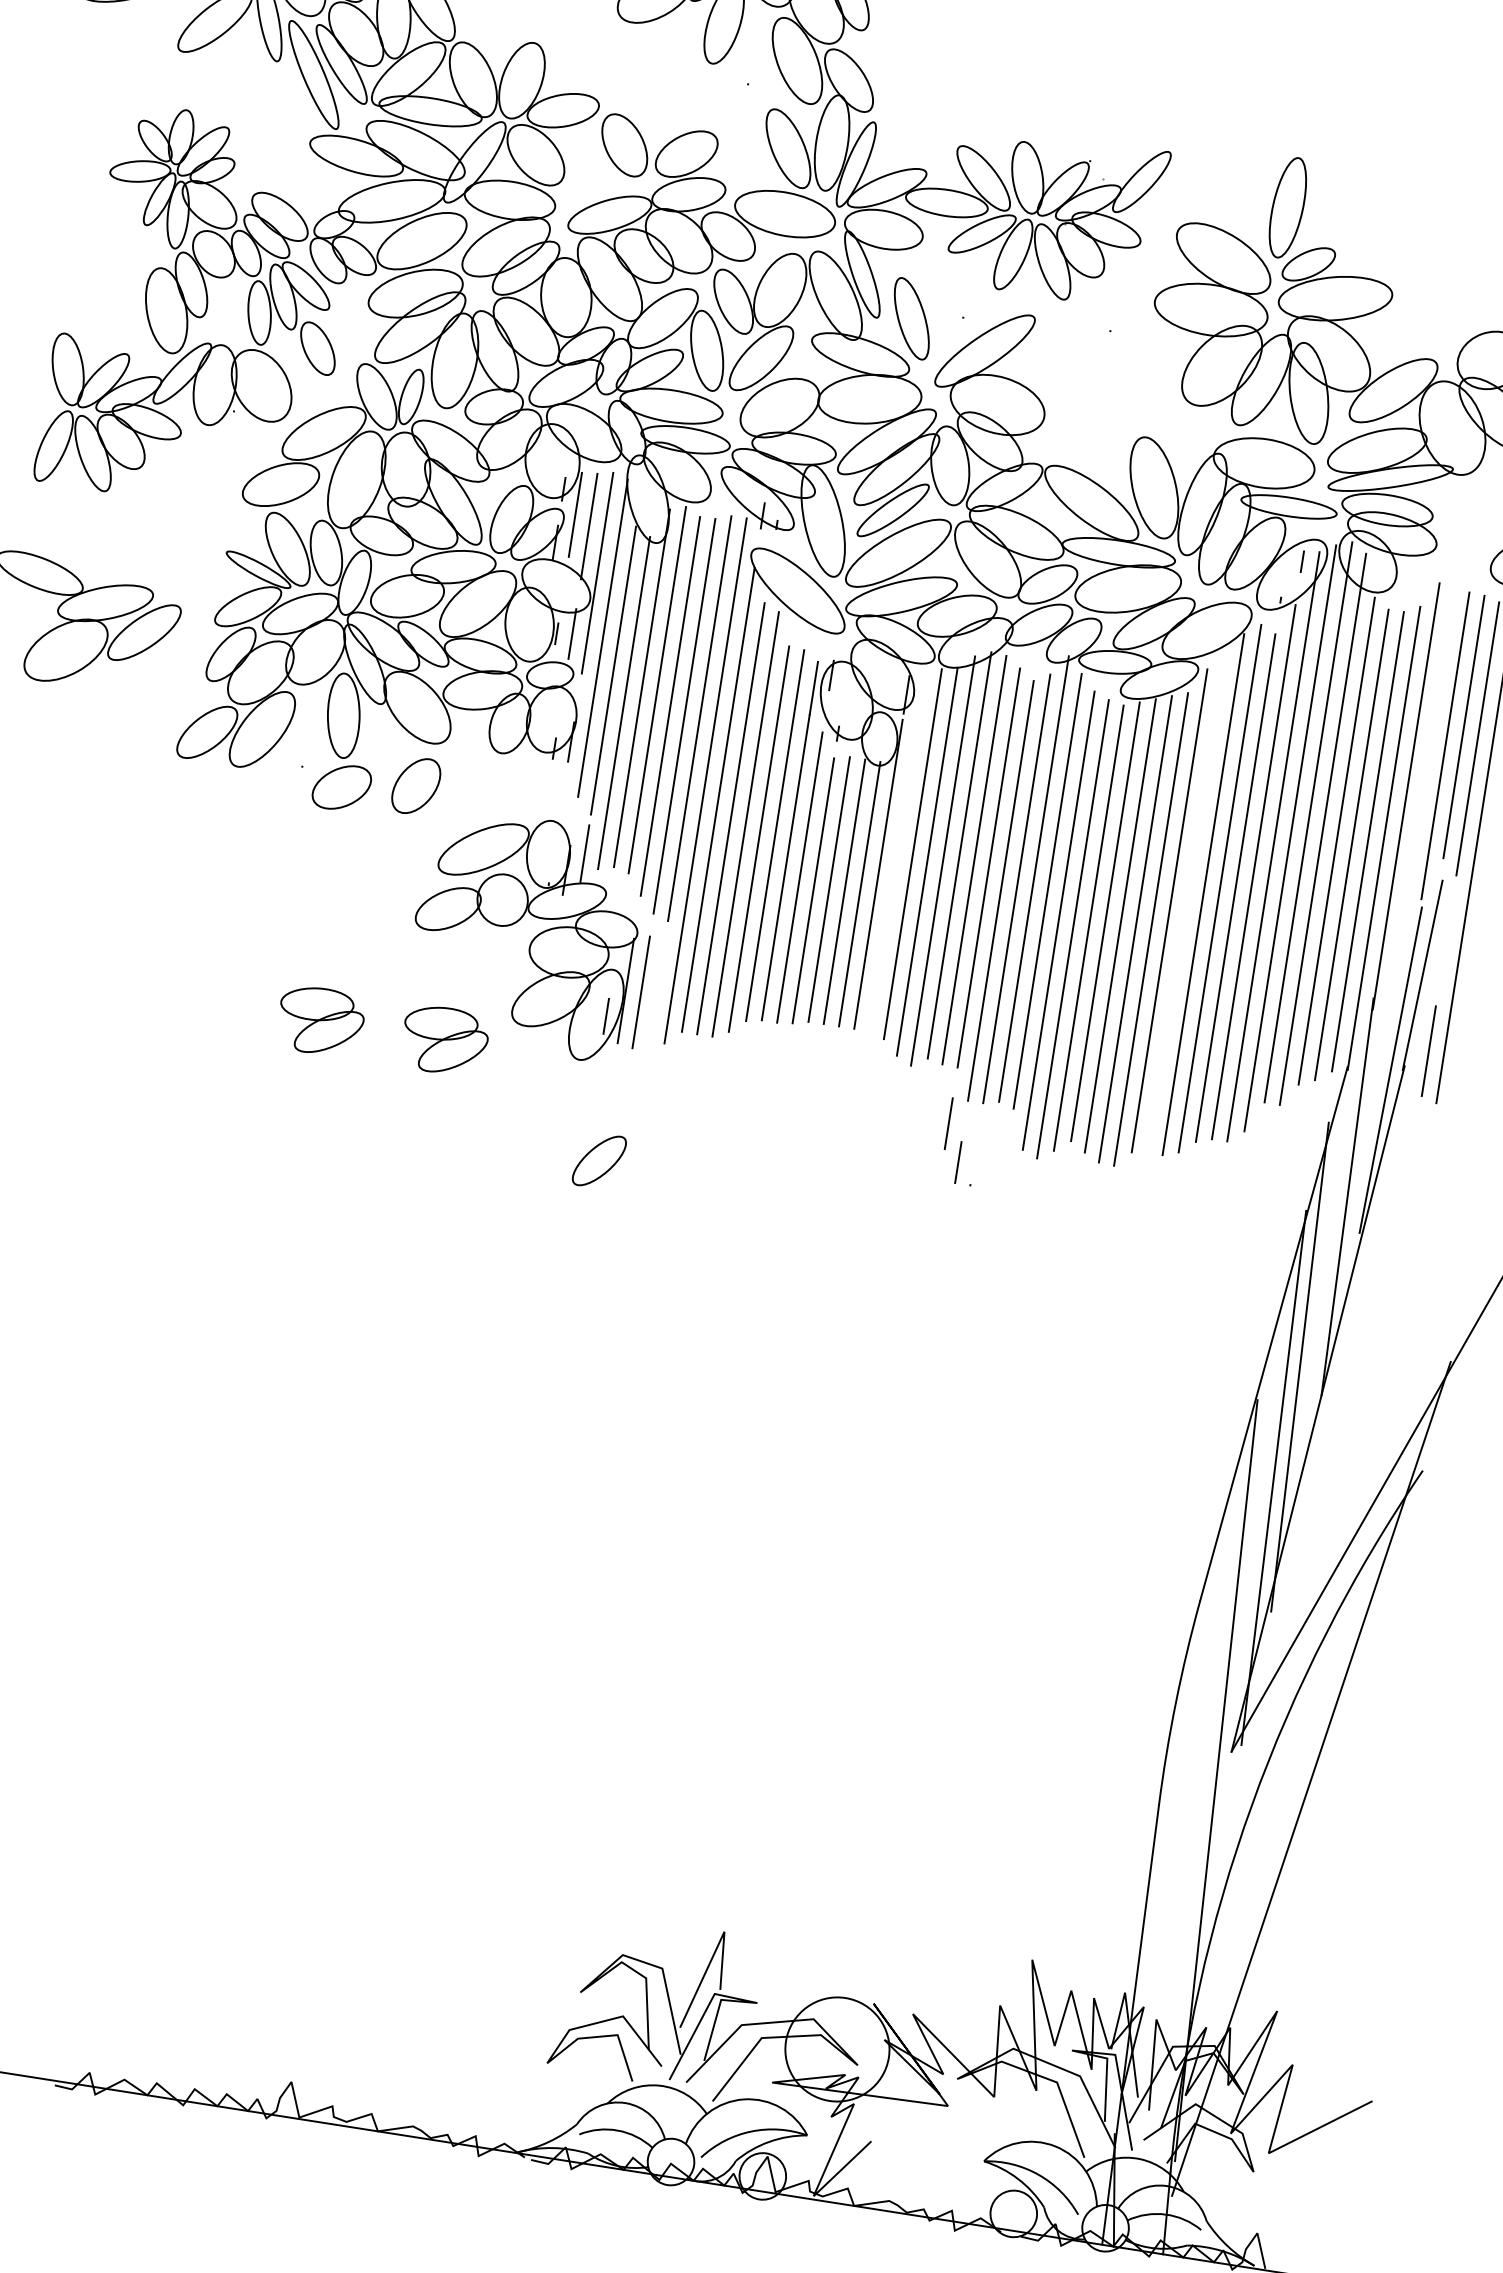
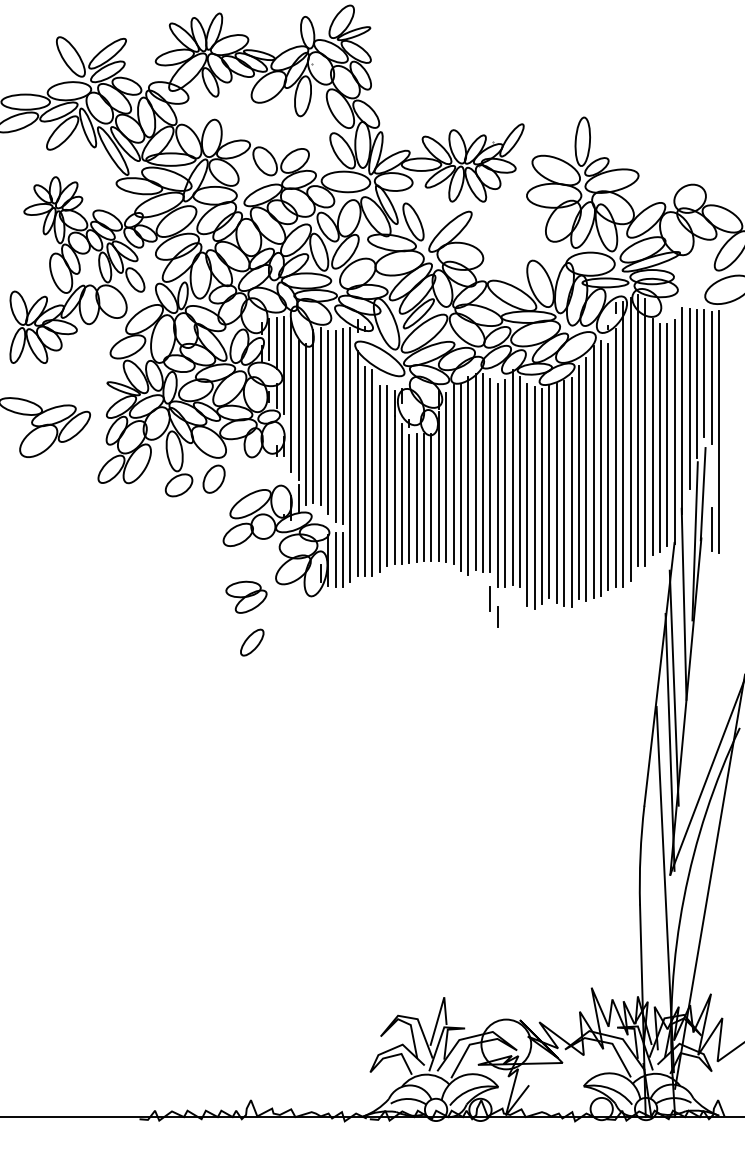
line: (1425, 775) -> (689, 399), added
line: (897, 857) -> (446, 477), added
line: (1186, 907) -> (586, 479), added
line: (655, 993) -> (342, 559), added
part: (321, 1019) -> (186, 596), removed
part: (599, 1160) -> (252, 642), moved

